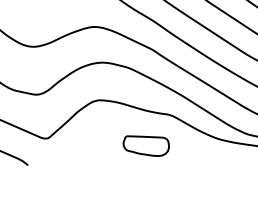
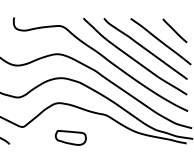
part: (145, 145) -> (70, 137), moved

